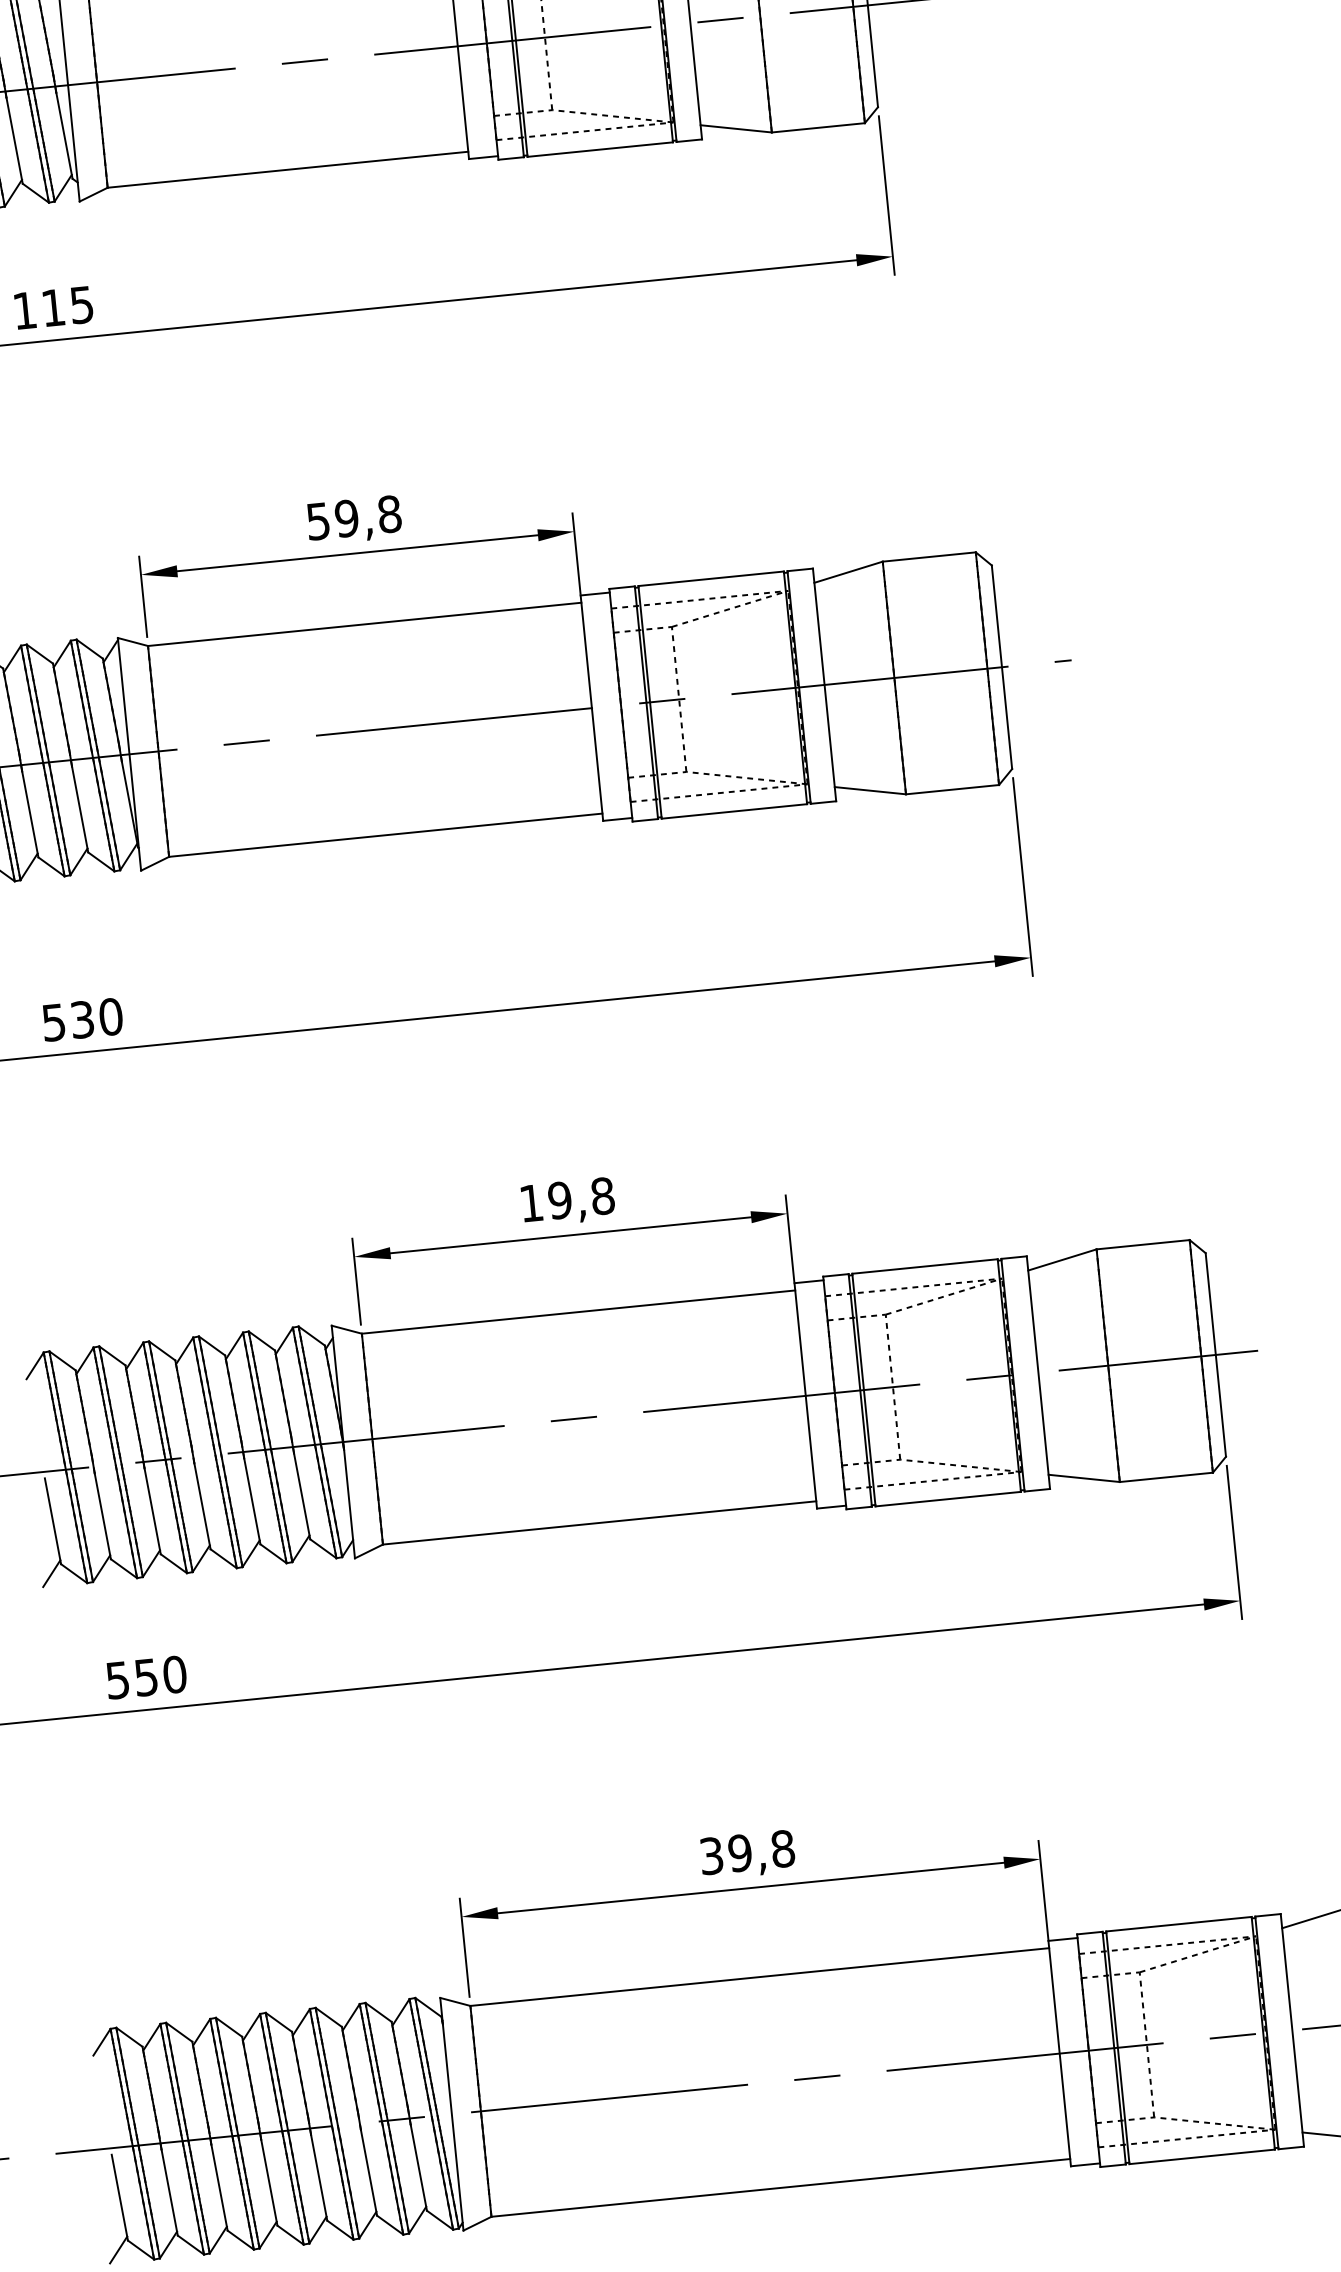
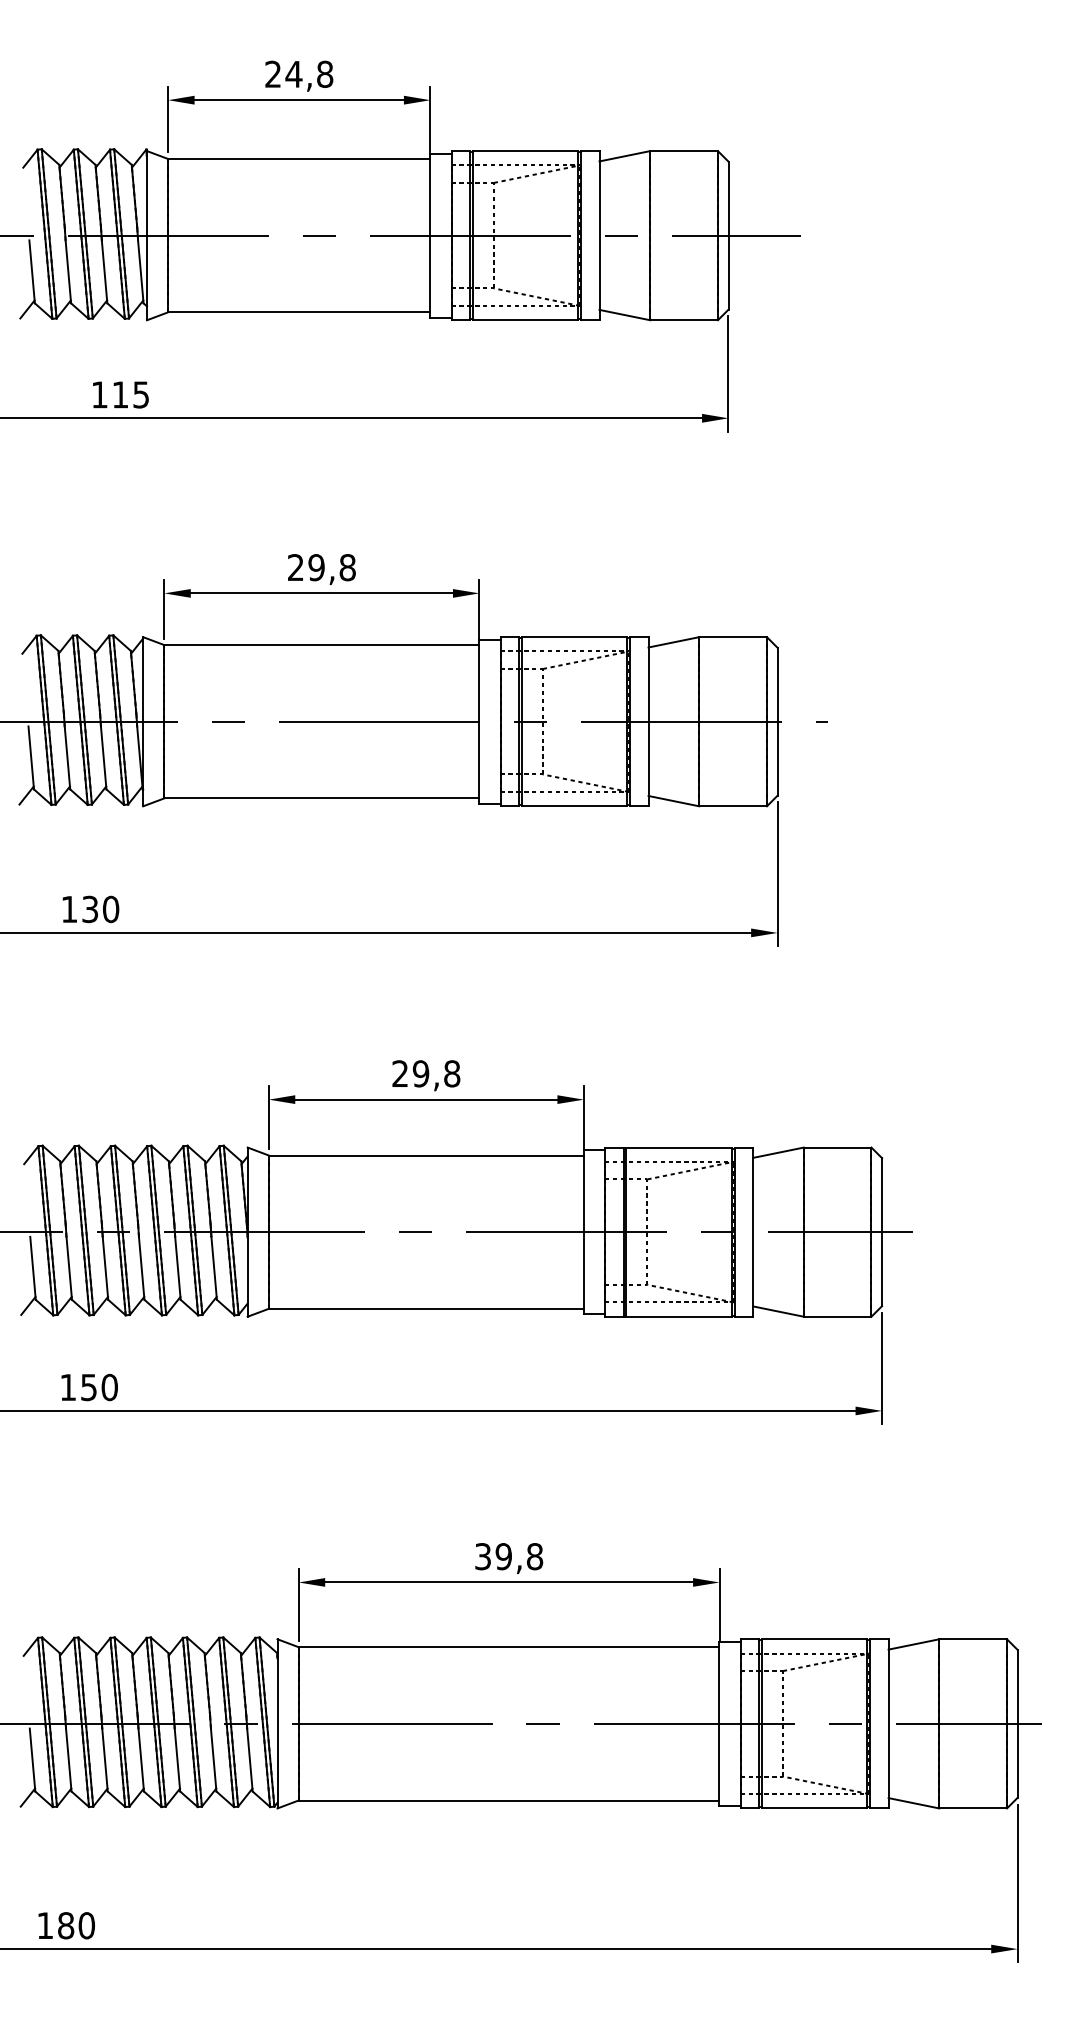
text: (317, 521) -> (295, 567), 59,8 -> 29,8
text: (53, 1022) -> (69, 909), 530 -> 130
text: (530, 1202) -> (399, 1073), 19,8 -> 29,8
text: (116, 1680) -> (67, 1387), 550 -> 150

